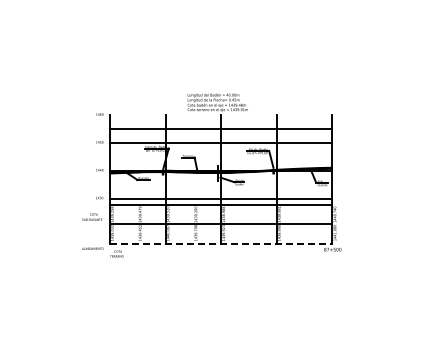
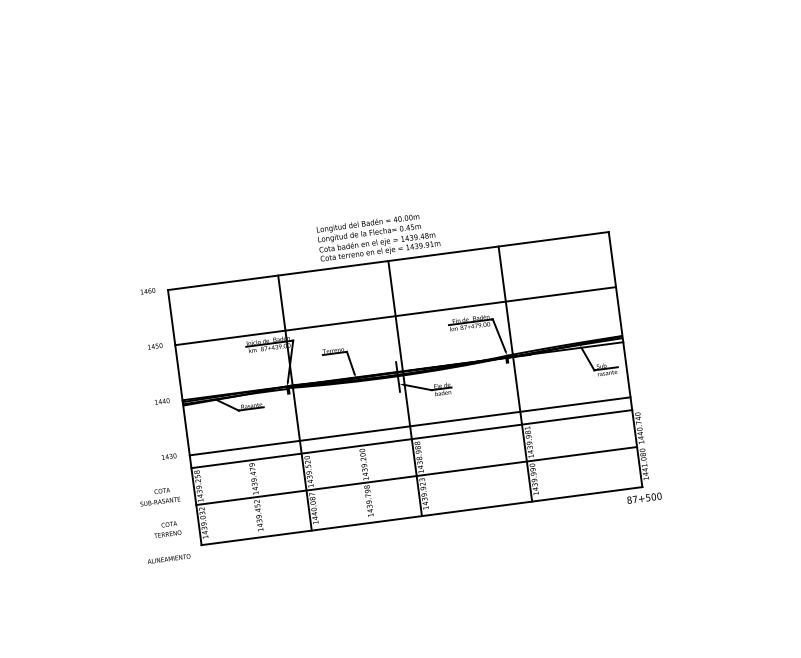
line: (220, 129) -> (387, 261), moved
line: (221, 244) -> (422, 516), dashed -> solid
text: (116, 253) -> (166, 528), moved

